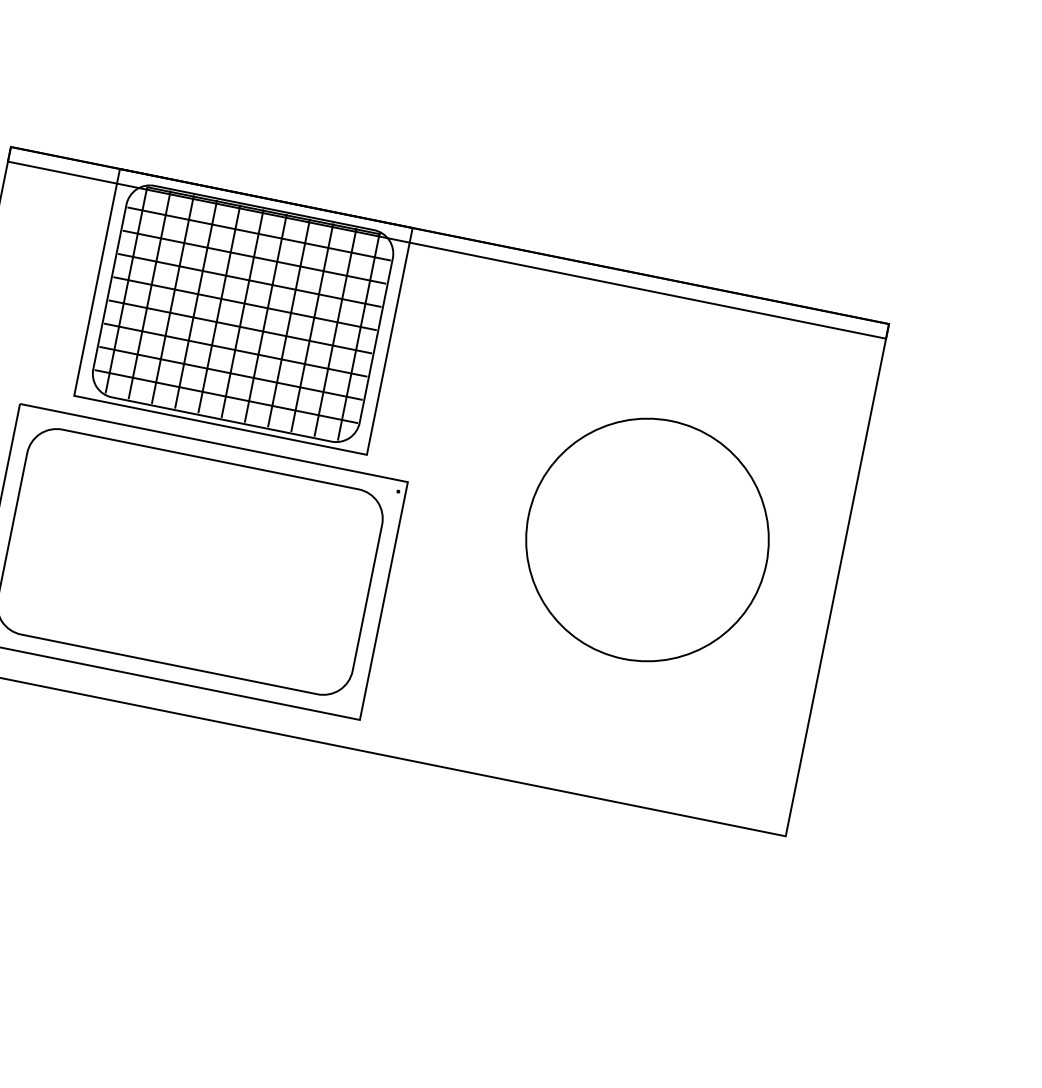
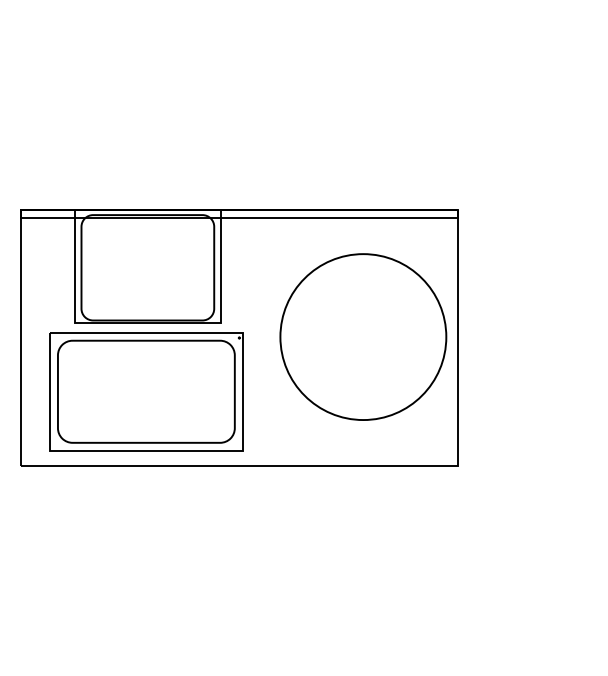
hatch: (242, 313) -> (147, 267), removed
circle: (648, 538) -> (363, 336), size x1.4

